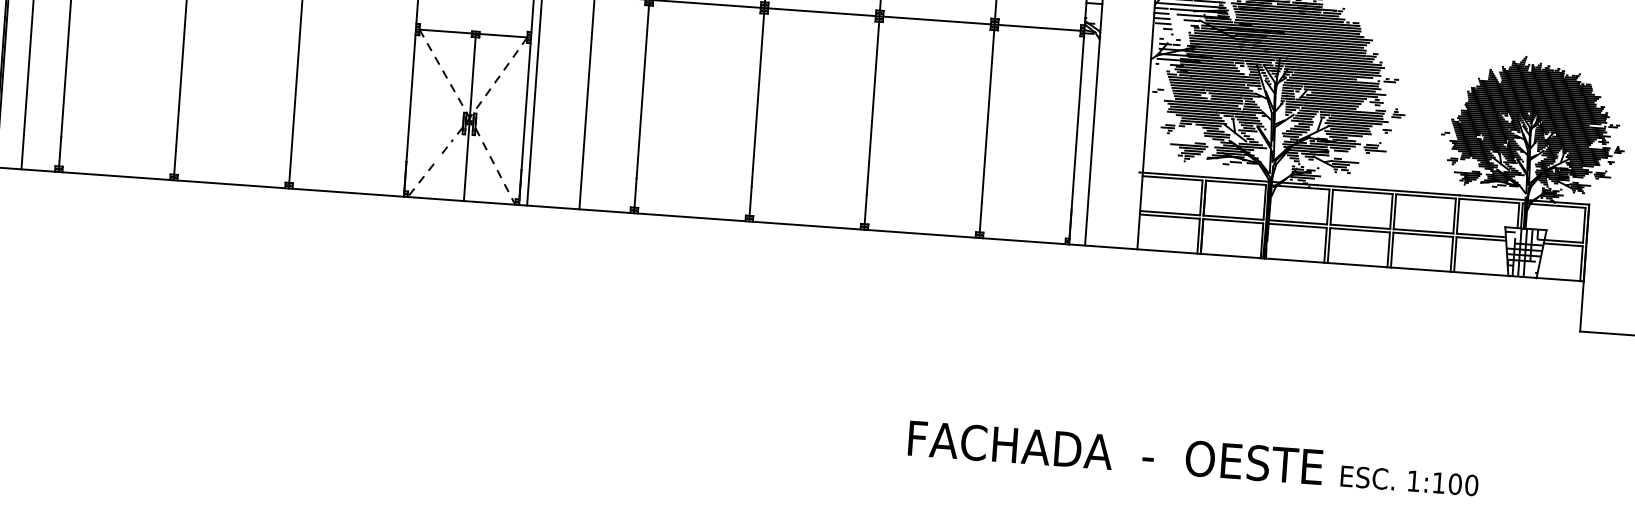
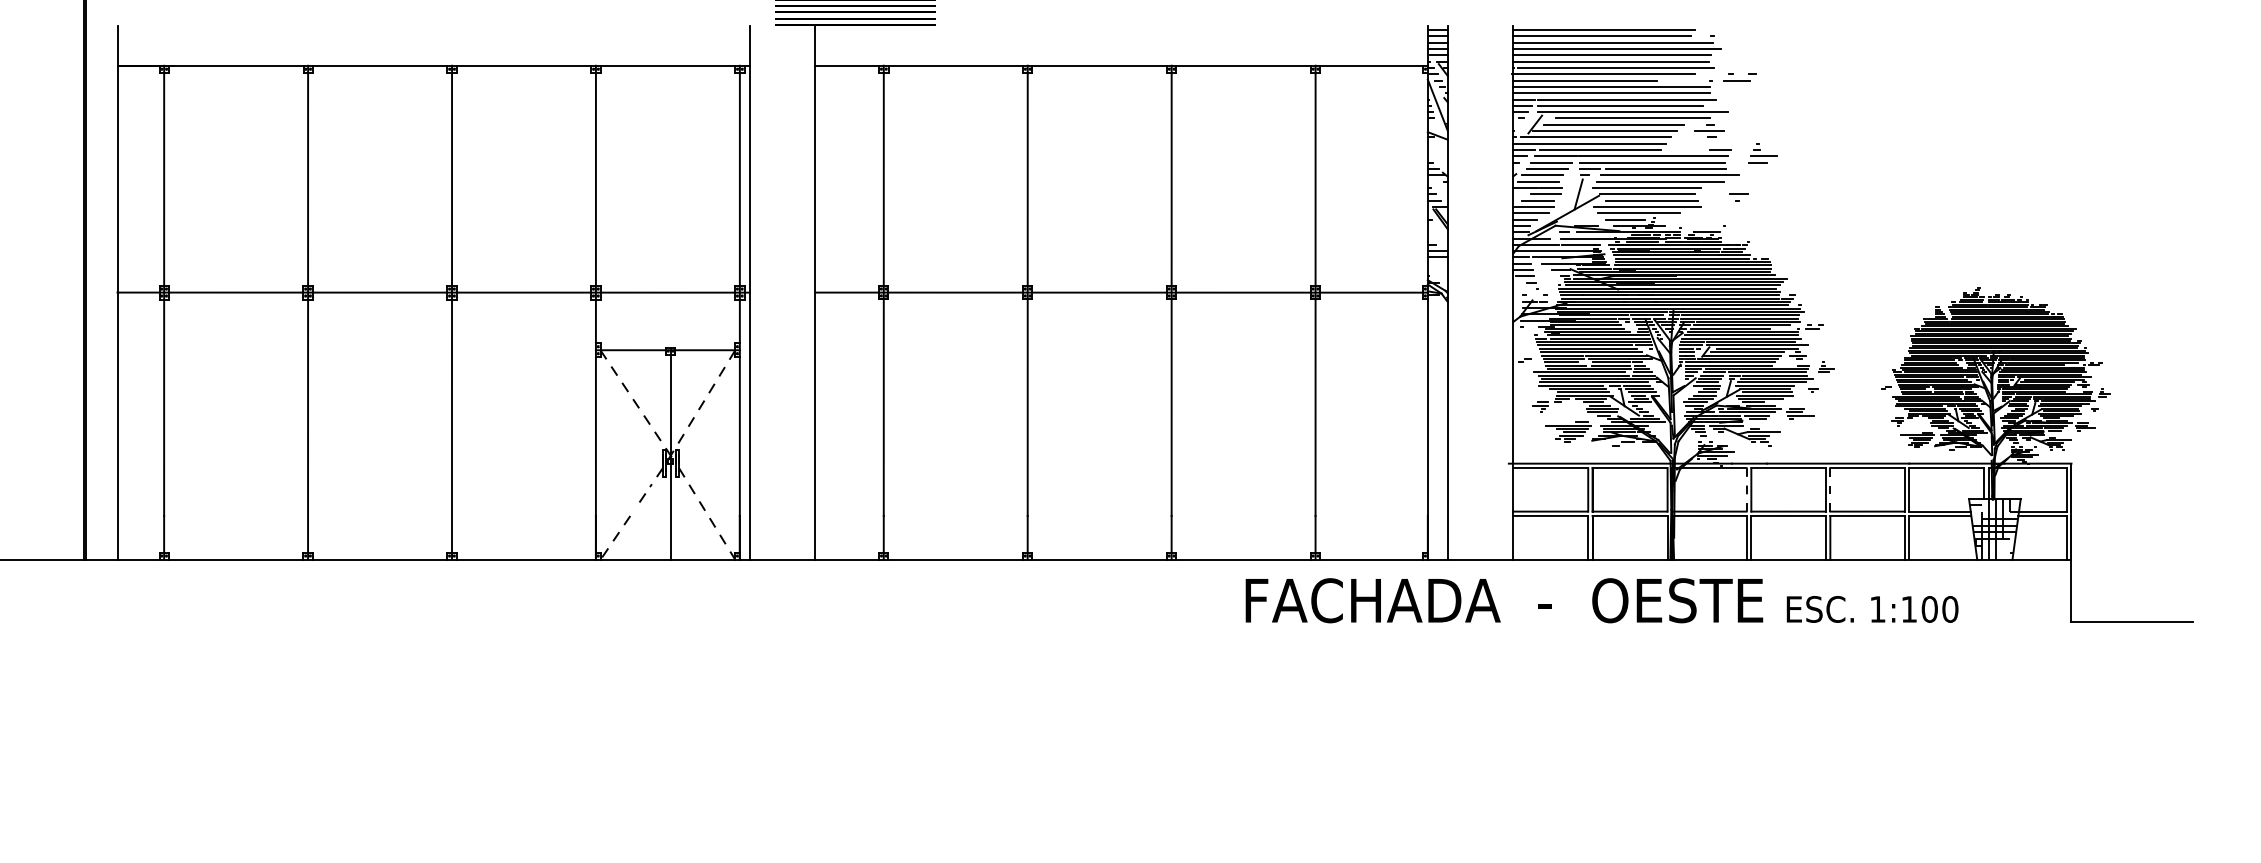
line: (1327, 206) -> (1746, 489), solid -> dashed
line: (1395, 211) -> (1830, 489), solid -> dashed
text: (1193, 458) -> (1601, 600), moved

